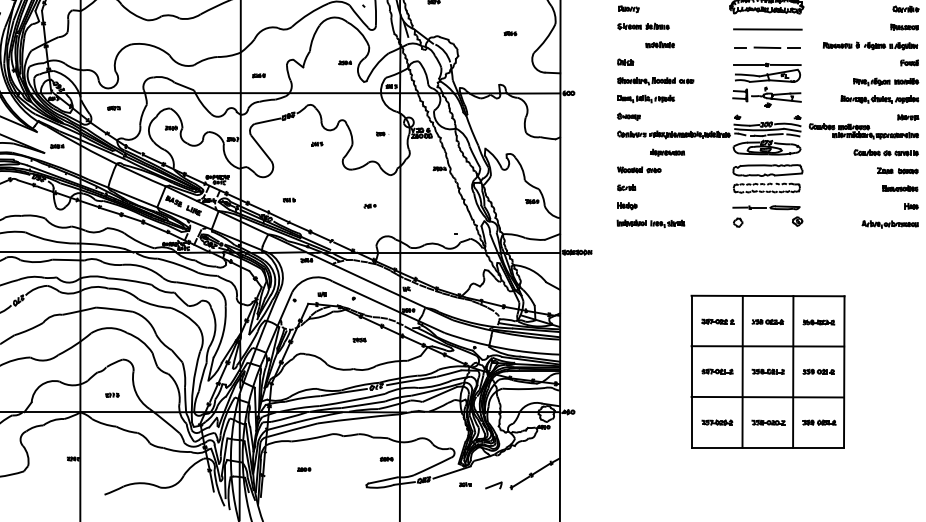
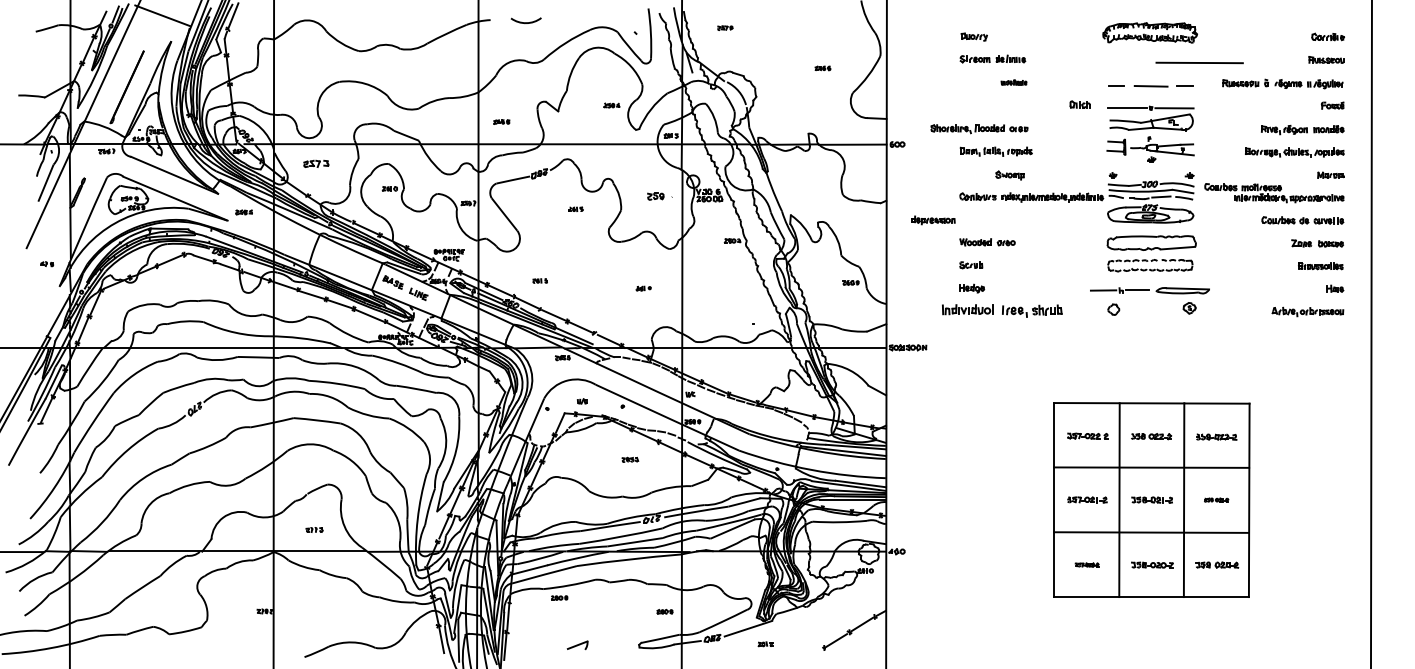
line: (767, 29) -> (1199, 62), moved
part: (659, 44) -> (1013, 82), size x0.7
part: (625, 62) -> (1079, 104), moved
part: (655, 81) -> (979, 129), moved
part: (113, 108) -> (316, 163), size x1.6
part: (628, 116) -> (1009, 175), moved
part: (382, 134) -> (659, 196), size x1.6
part: (667, 152) -> (933, 220), moved
part: (766, 207) -> (1149, 290), size x1.4
part: (651, 224) -> (1002, 311), size x1.4
part: (818, 371) -> (1216, 499), size x0.6
part: (716, 422) -> (1086, 564), size x0.6
part: (304, 469) -> (559, 597), moved
part: (493, 485) -> (577, 645), moved

